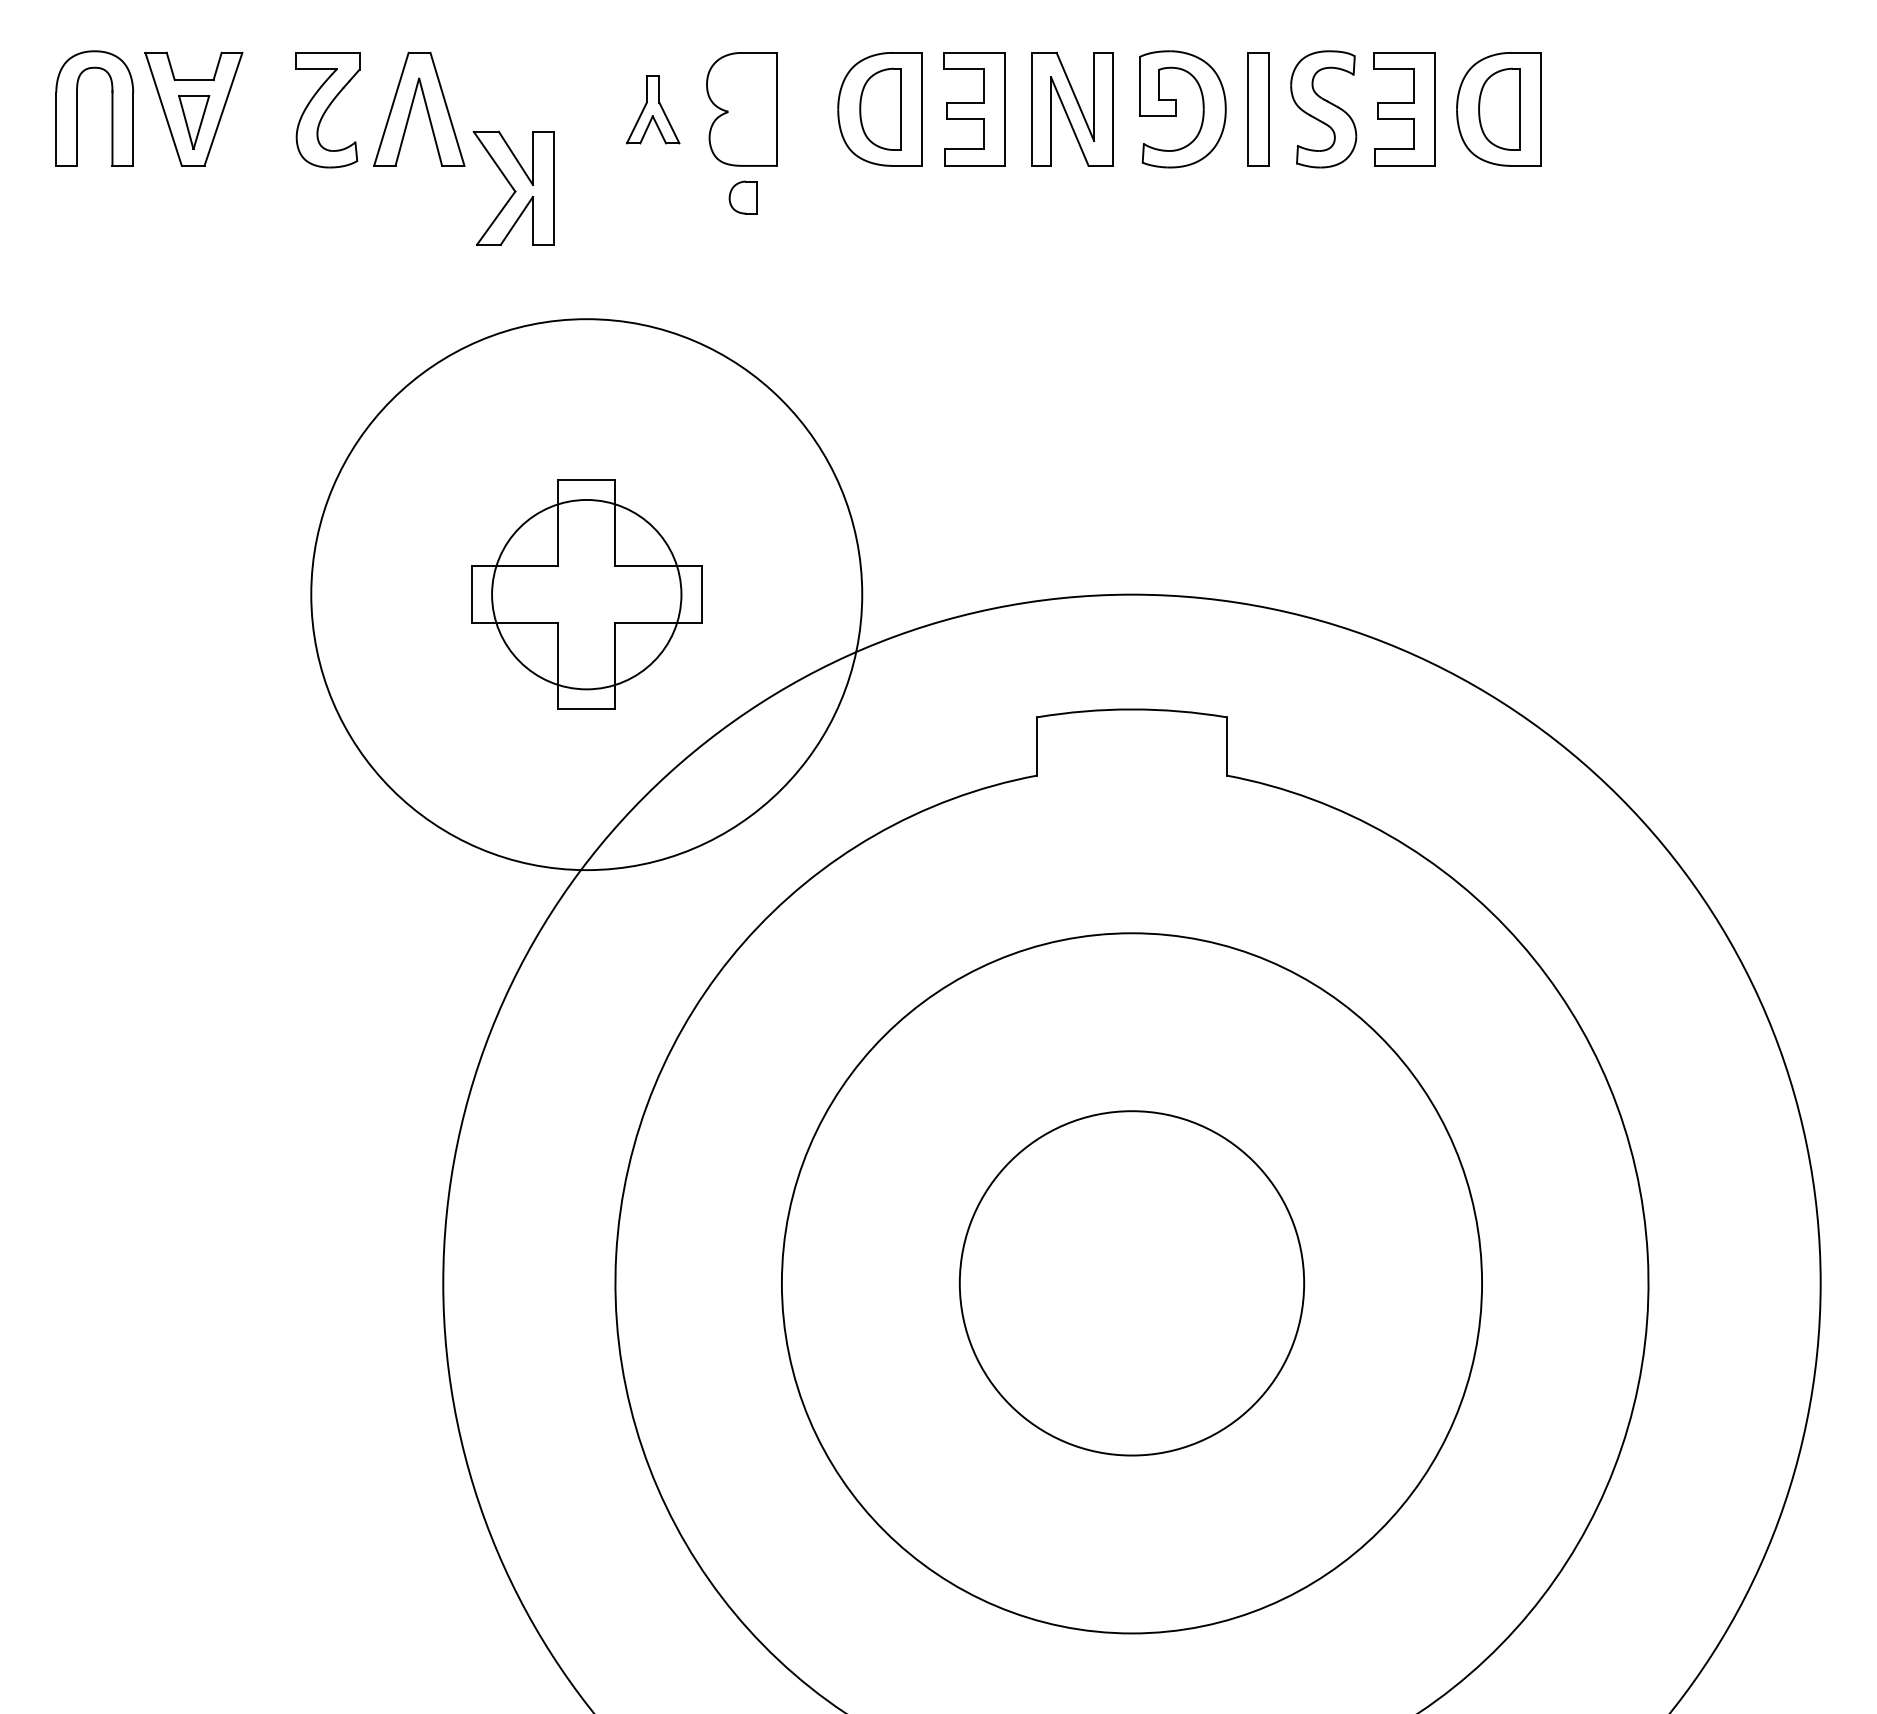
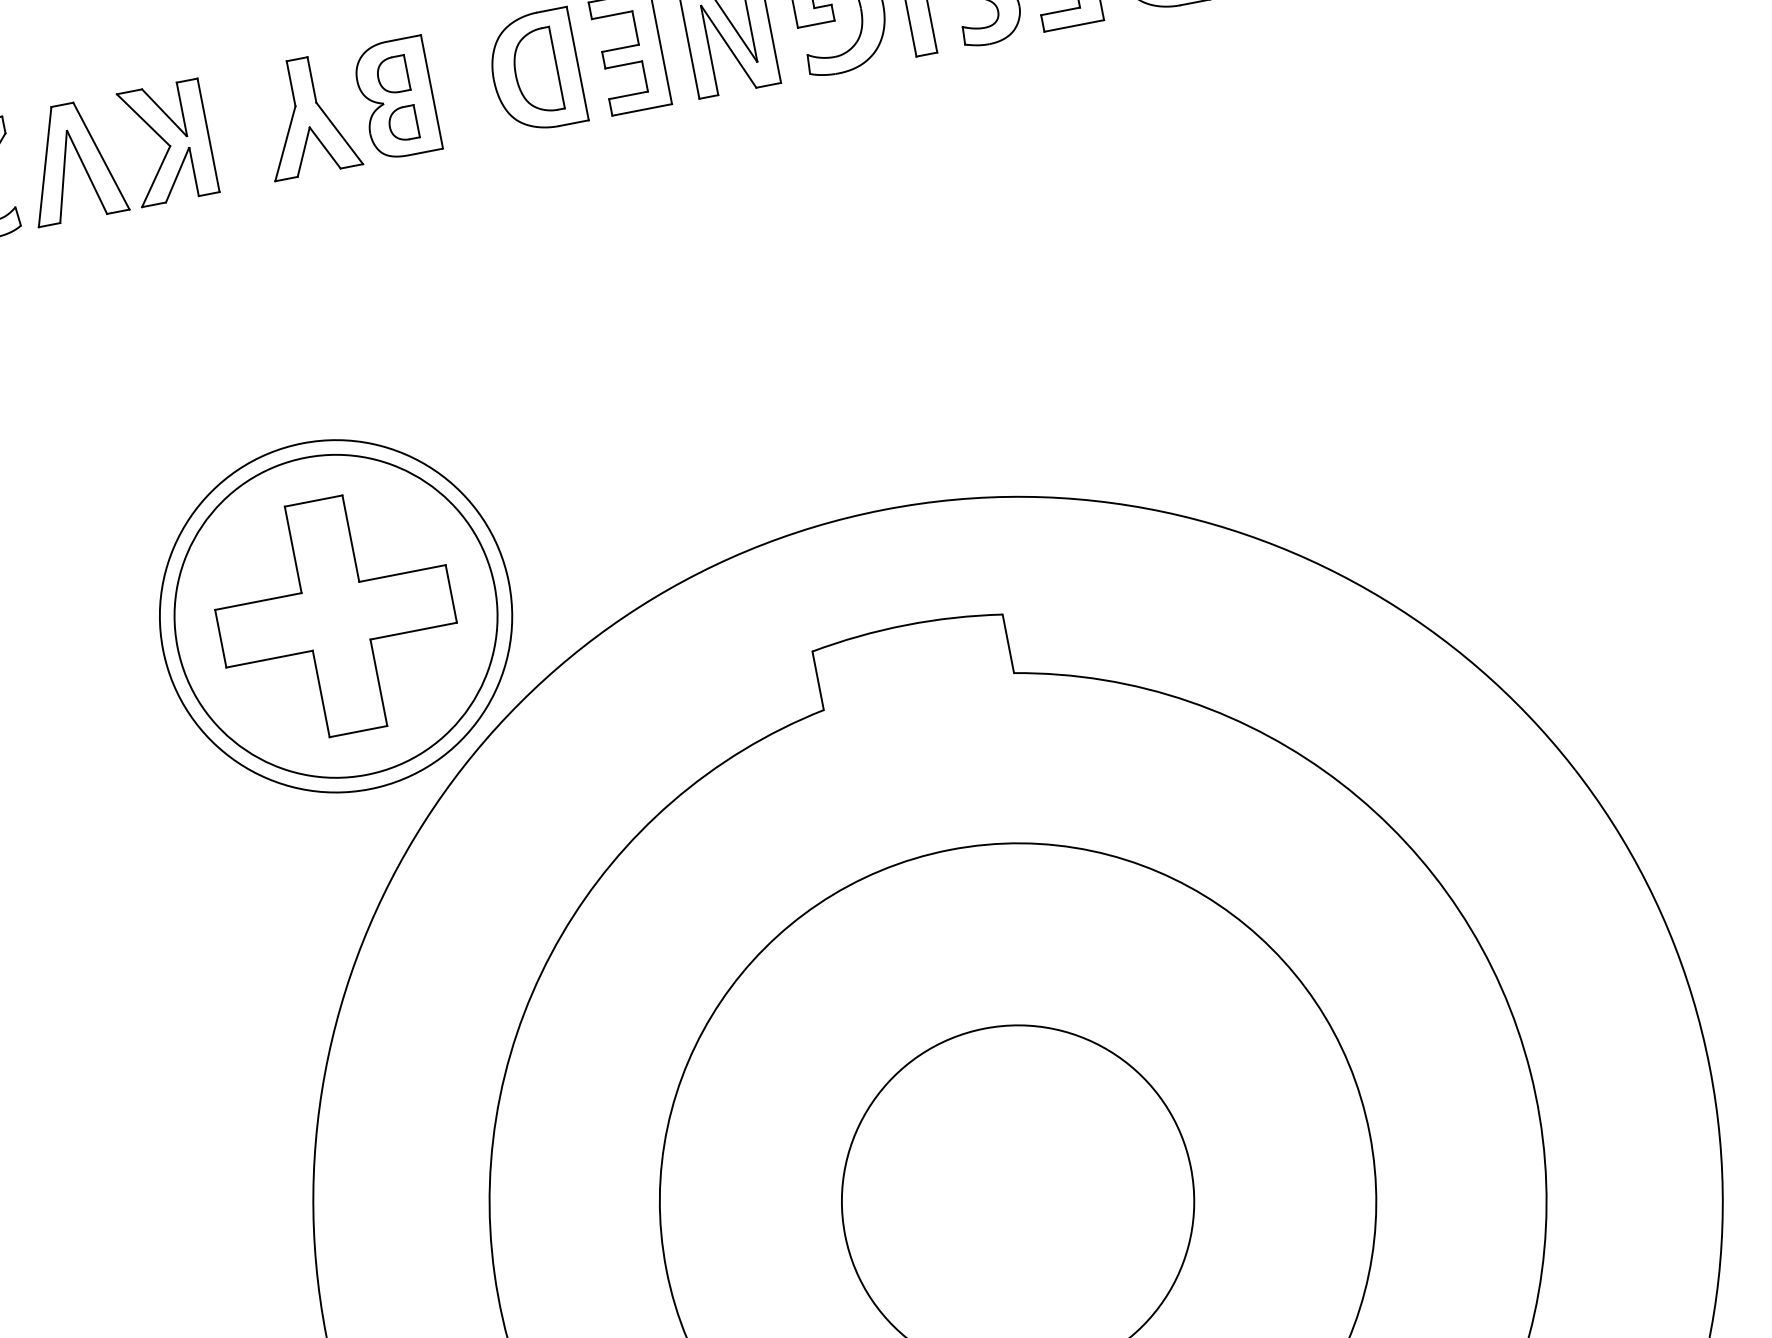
part: (741, 85) -> (392, 74), added
part: (652, 109) -> (307, 116), size x1.67
part: (513, 187) -> (167, 142), moved
part: (742, 197) -> (402, 123), moved
circle: (586, 594) -> (335, 616), size x0.62
circle: (586, 594) -> (335, 616), size x1.67

